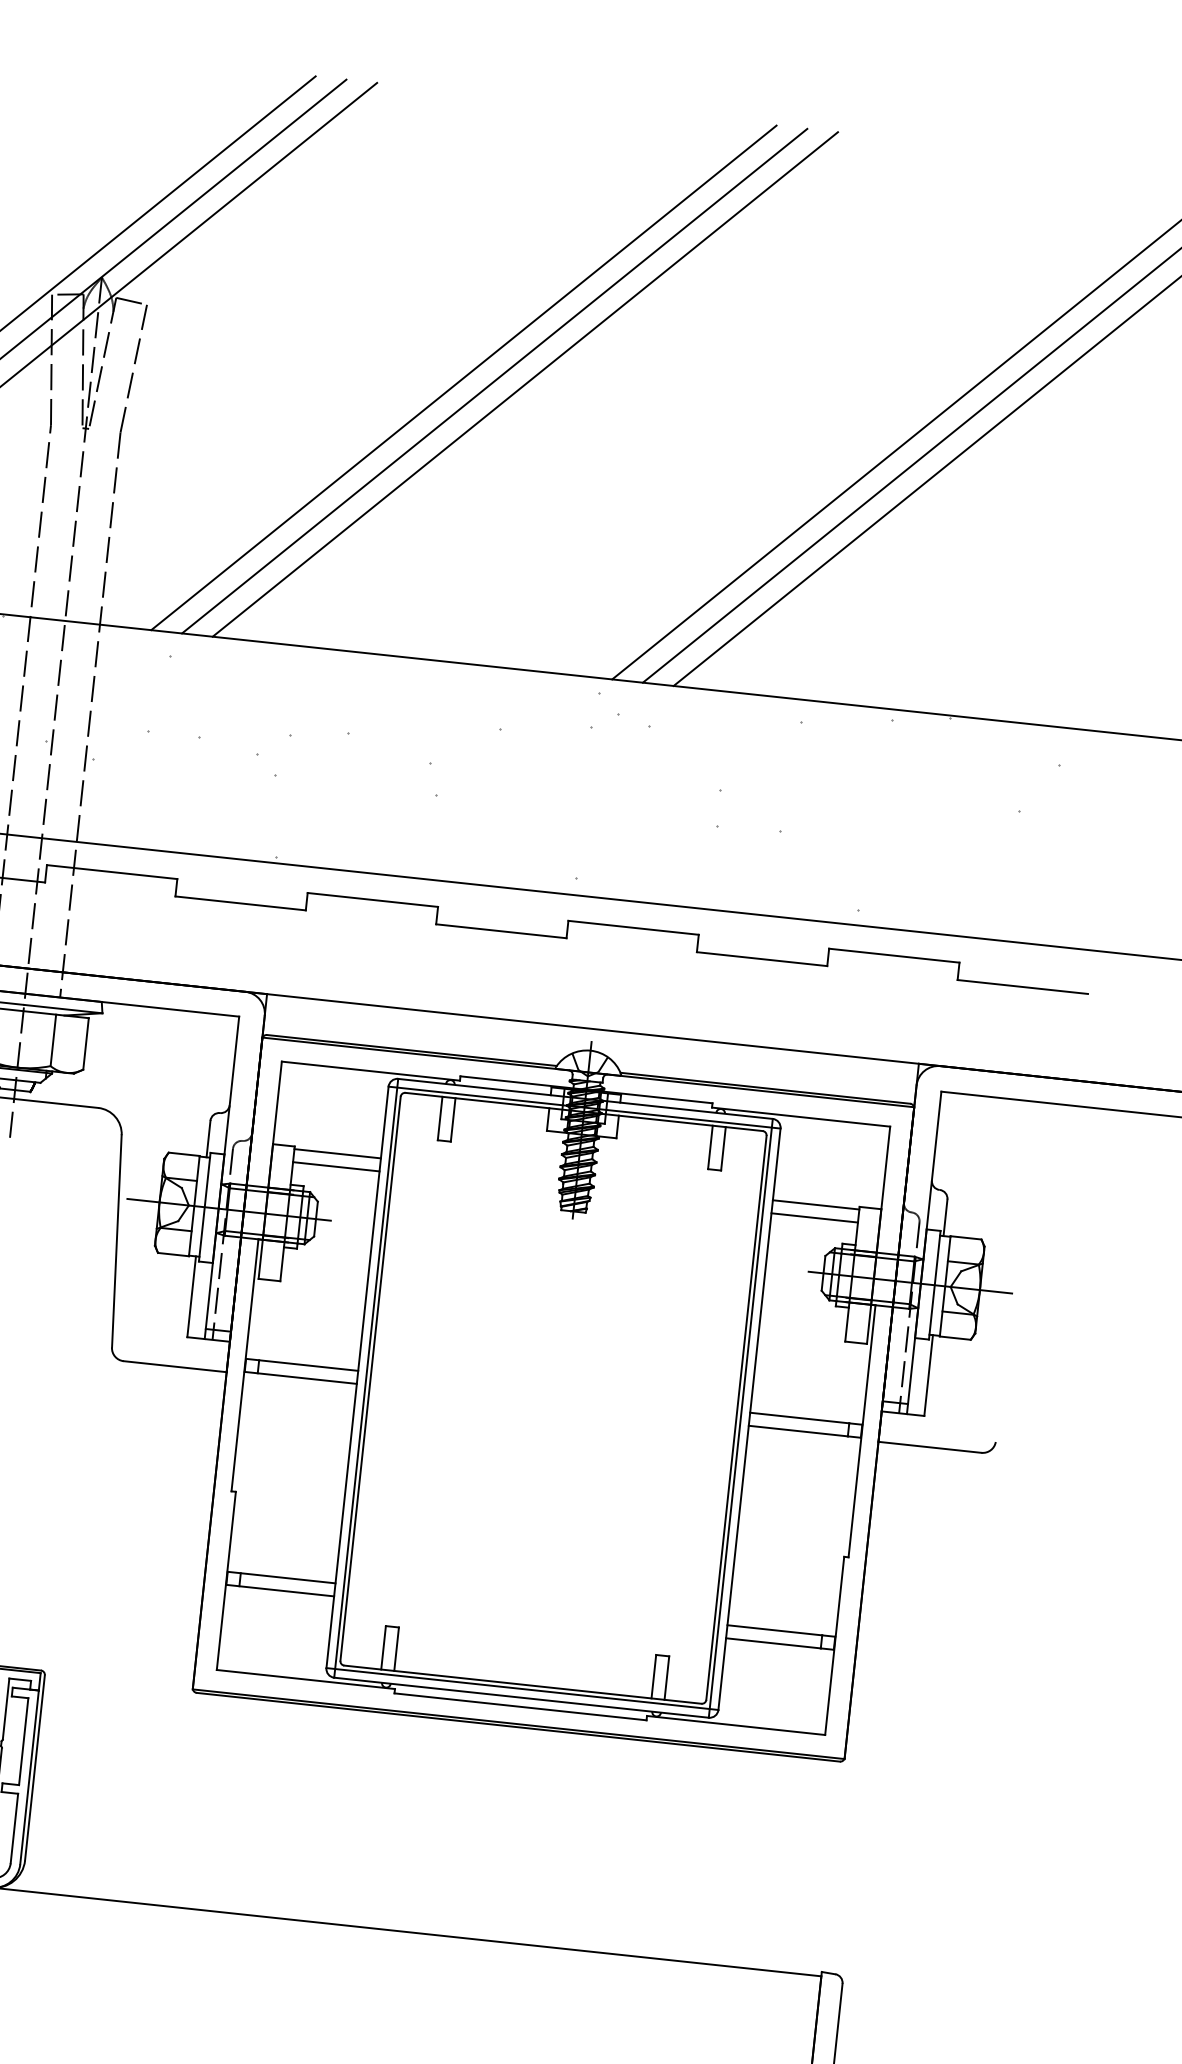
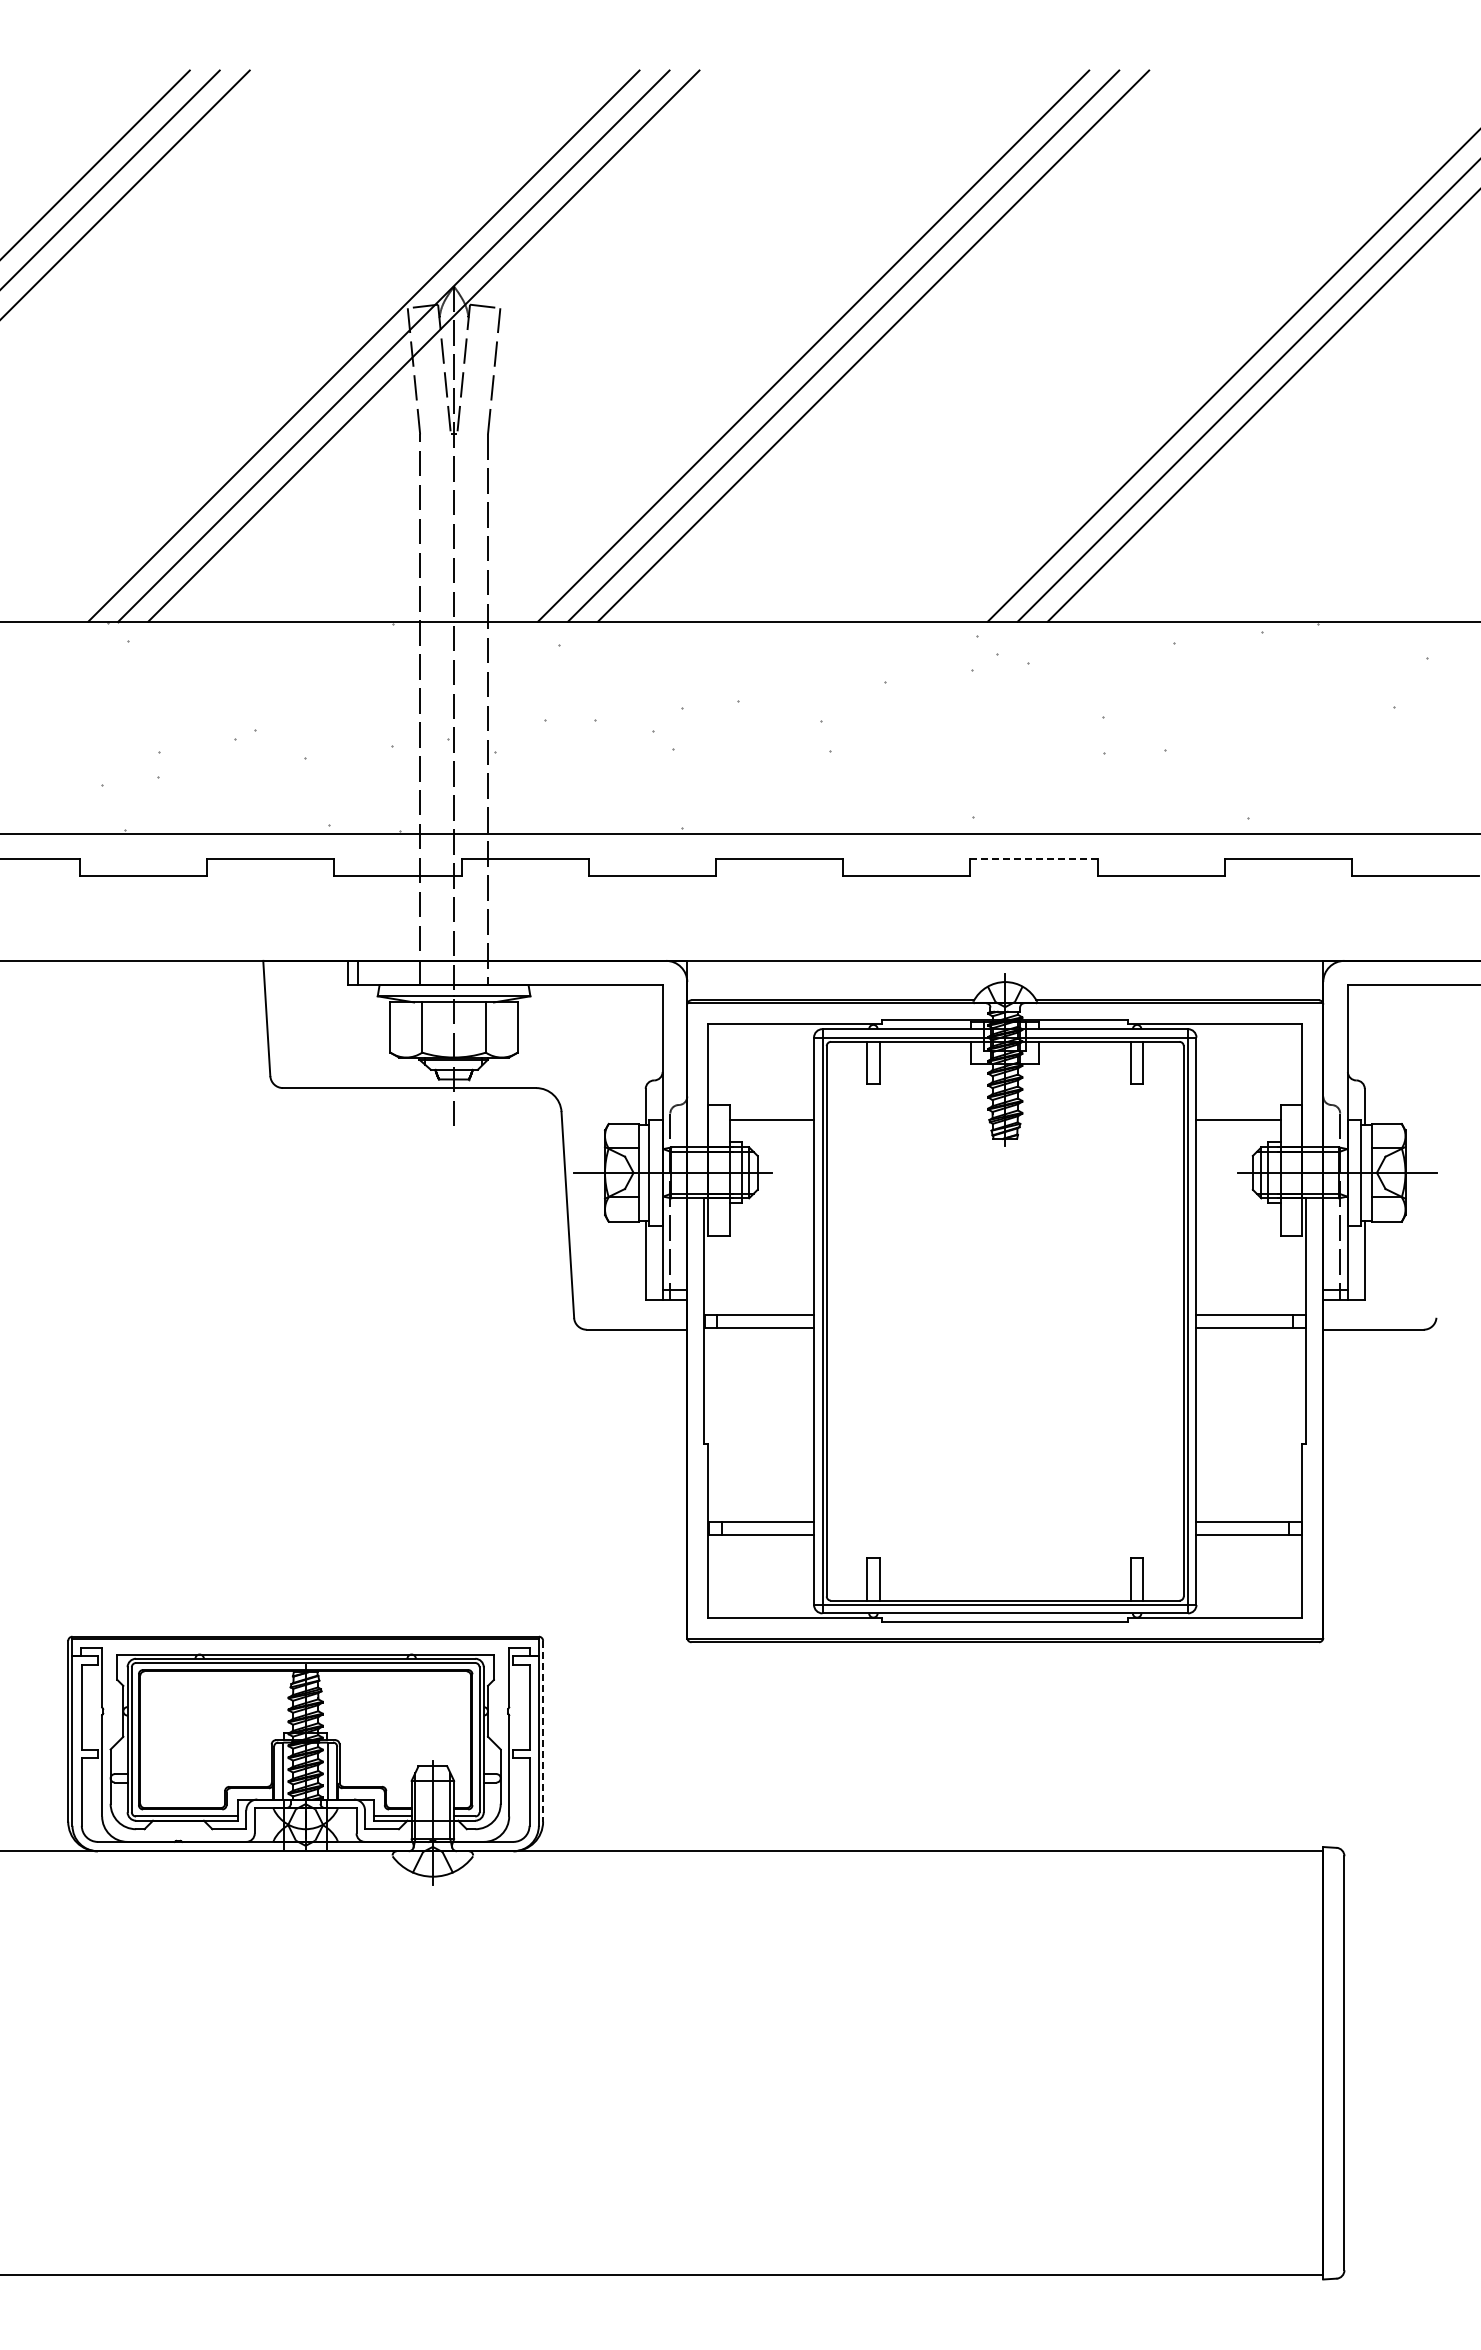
line: (634, 928) -> (1034, 859), solid -> dashed
line: (337, 1153) -> (771, 1107), removed
line: (815, 1204) -> (1238, 1107), removed
line: (35, 1768) -> (543, 1731), solid -> dashed

